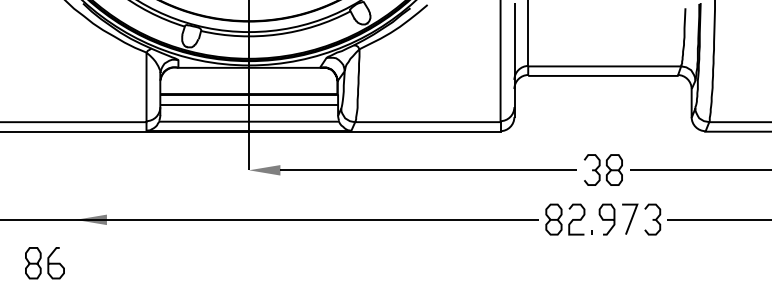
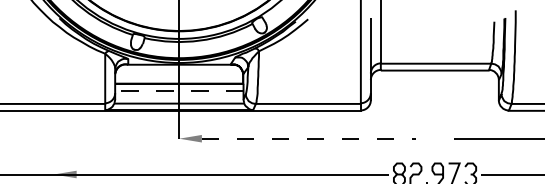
line: (249, 104) -> (179, 91), solid -> dashed
part: (603, 169) -> (435, 138), removed
line: (429, 170) -> (309, 138), solid -> dashed

